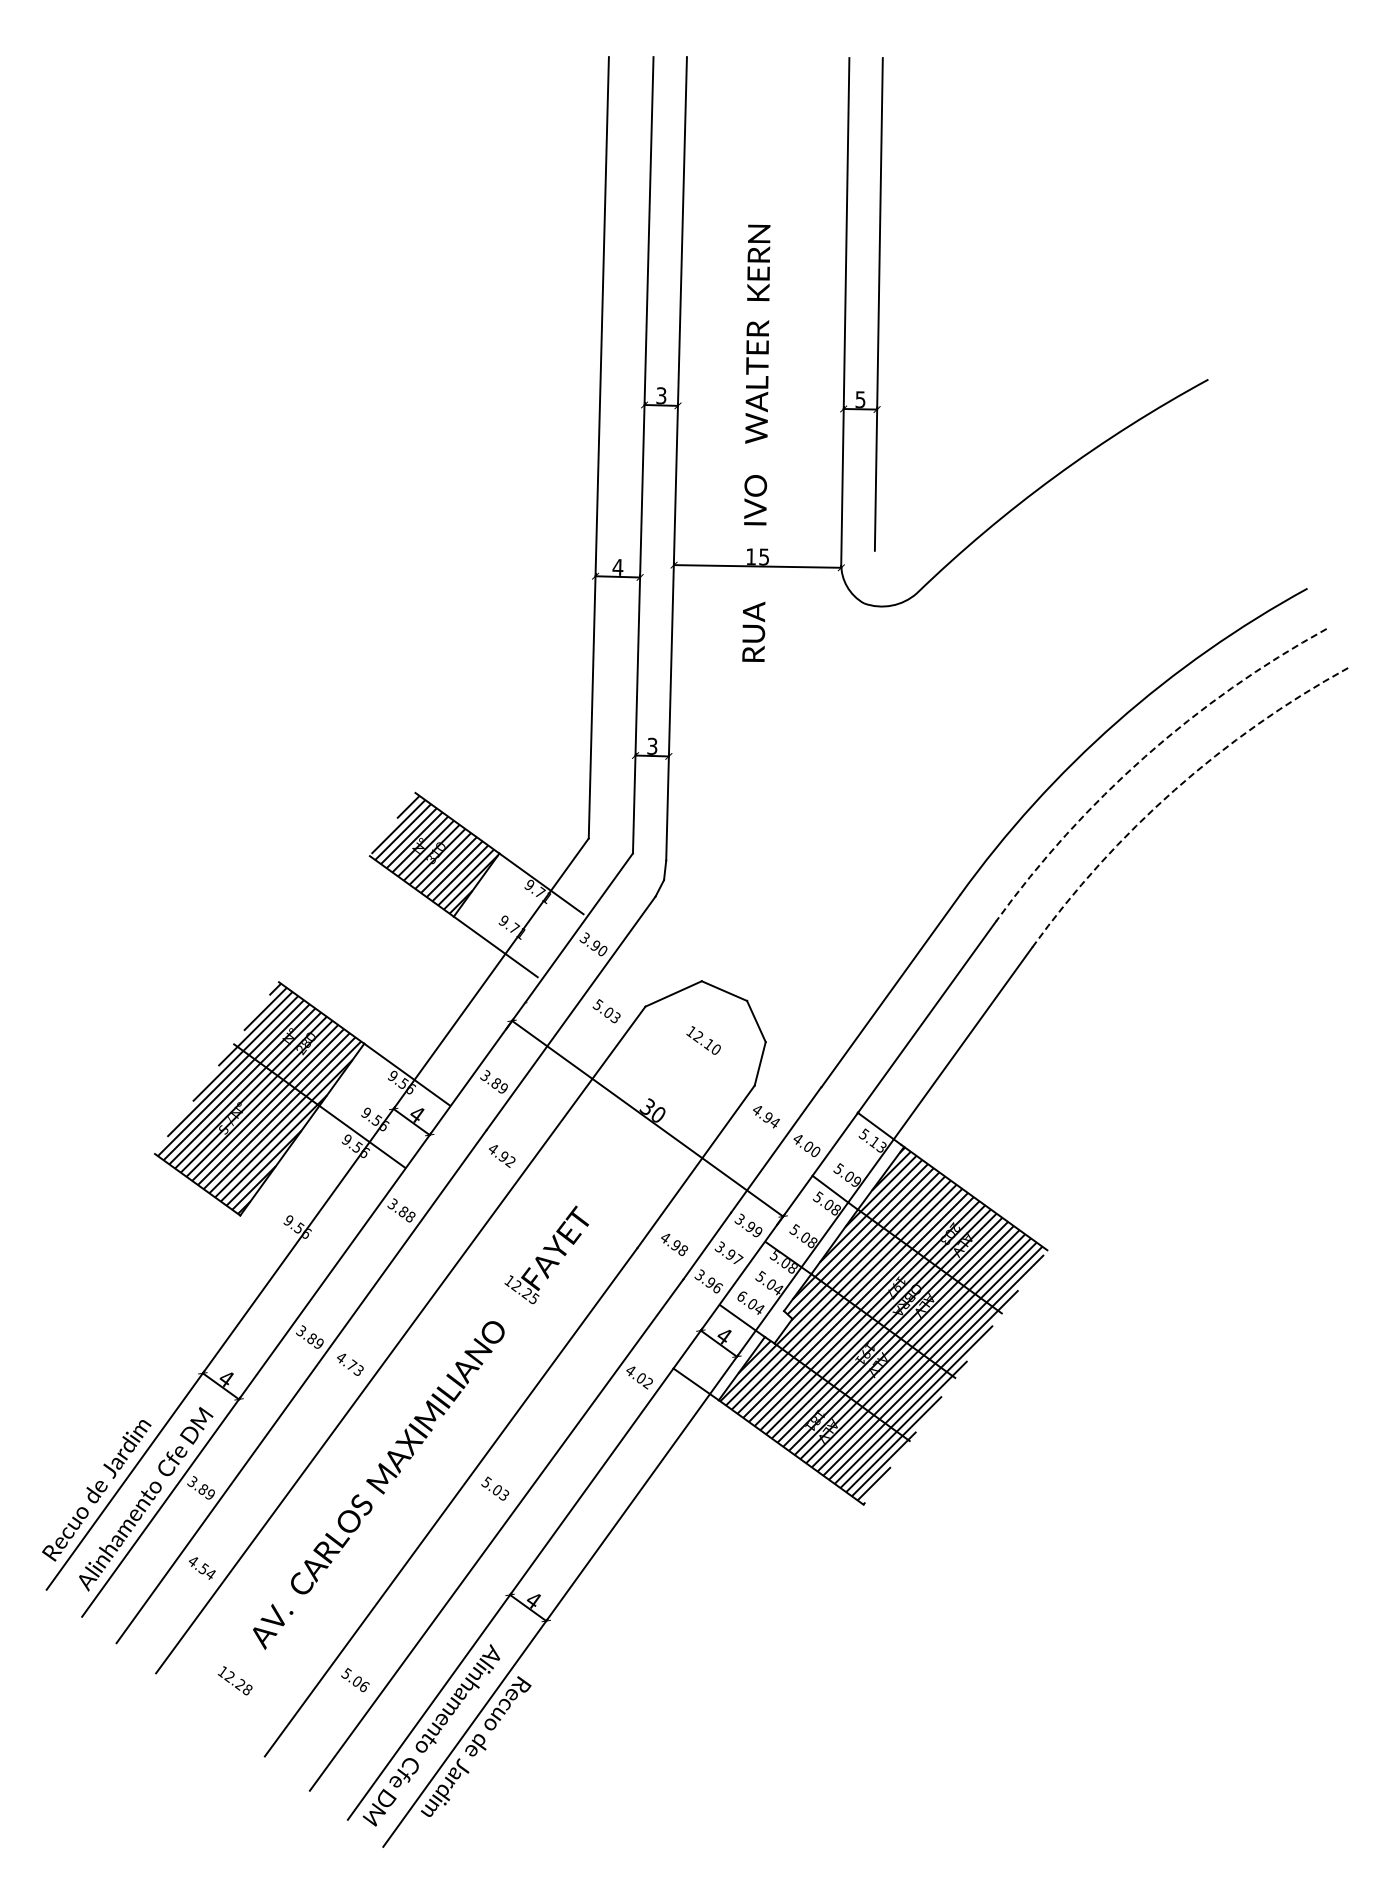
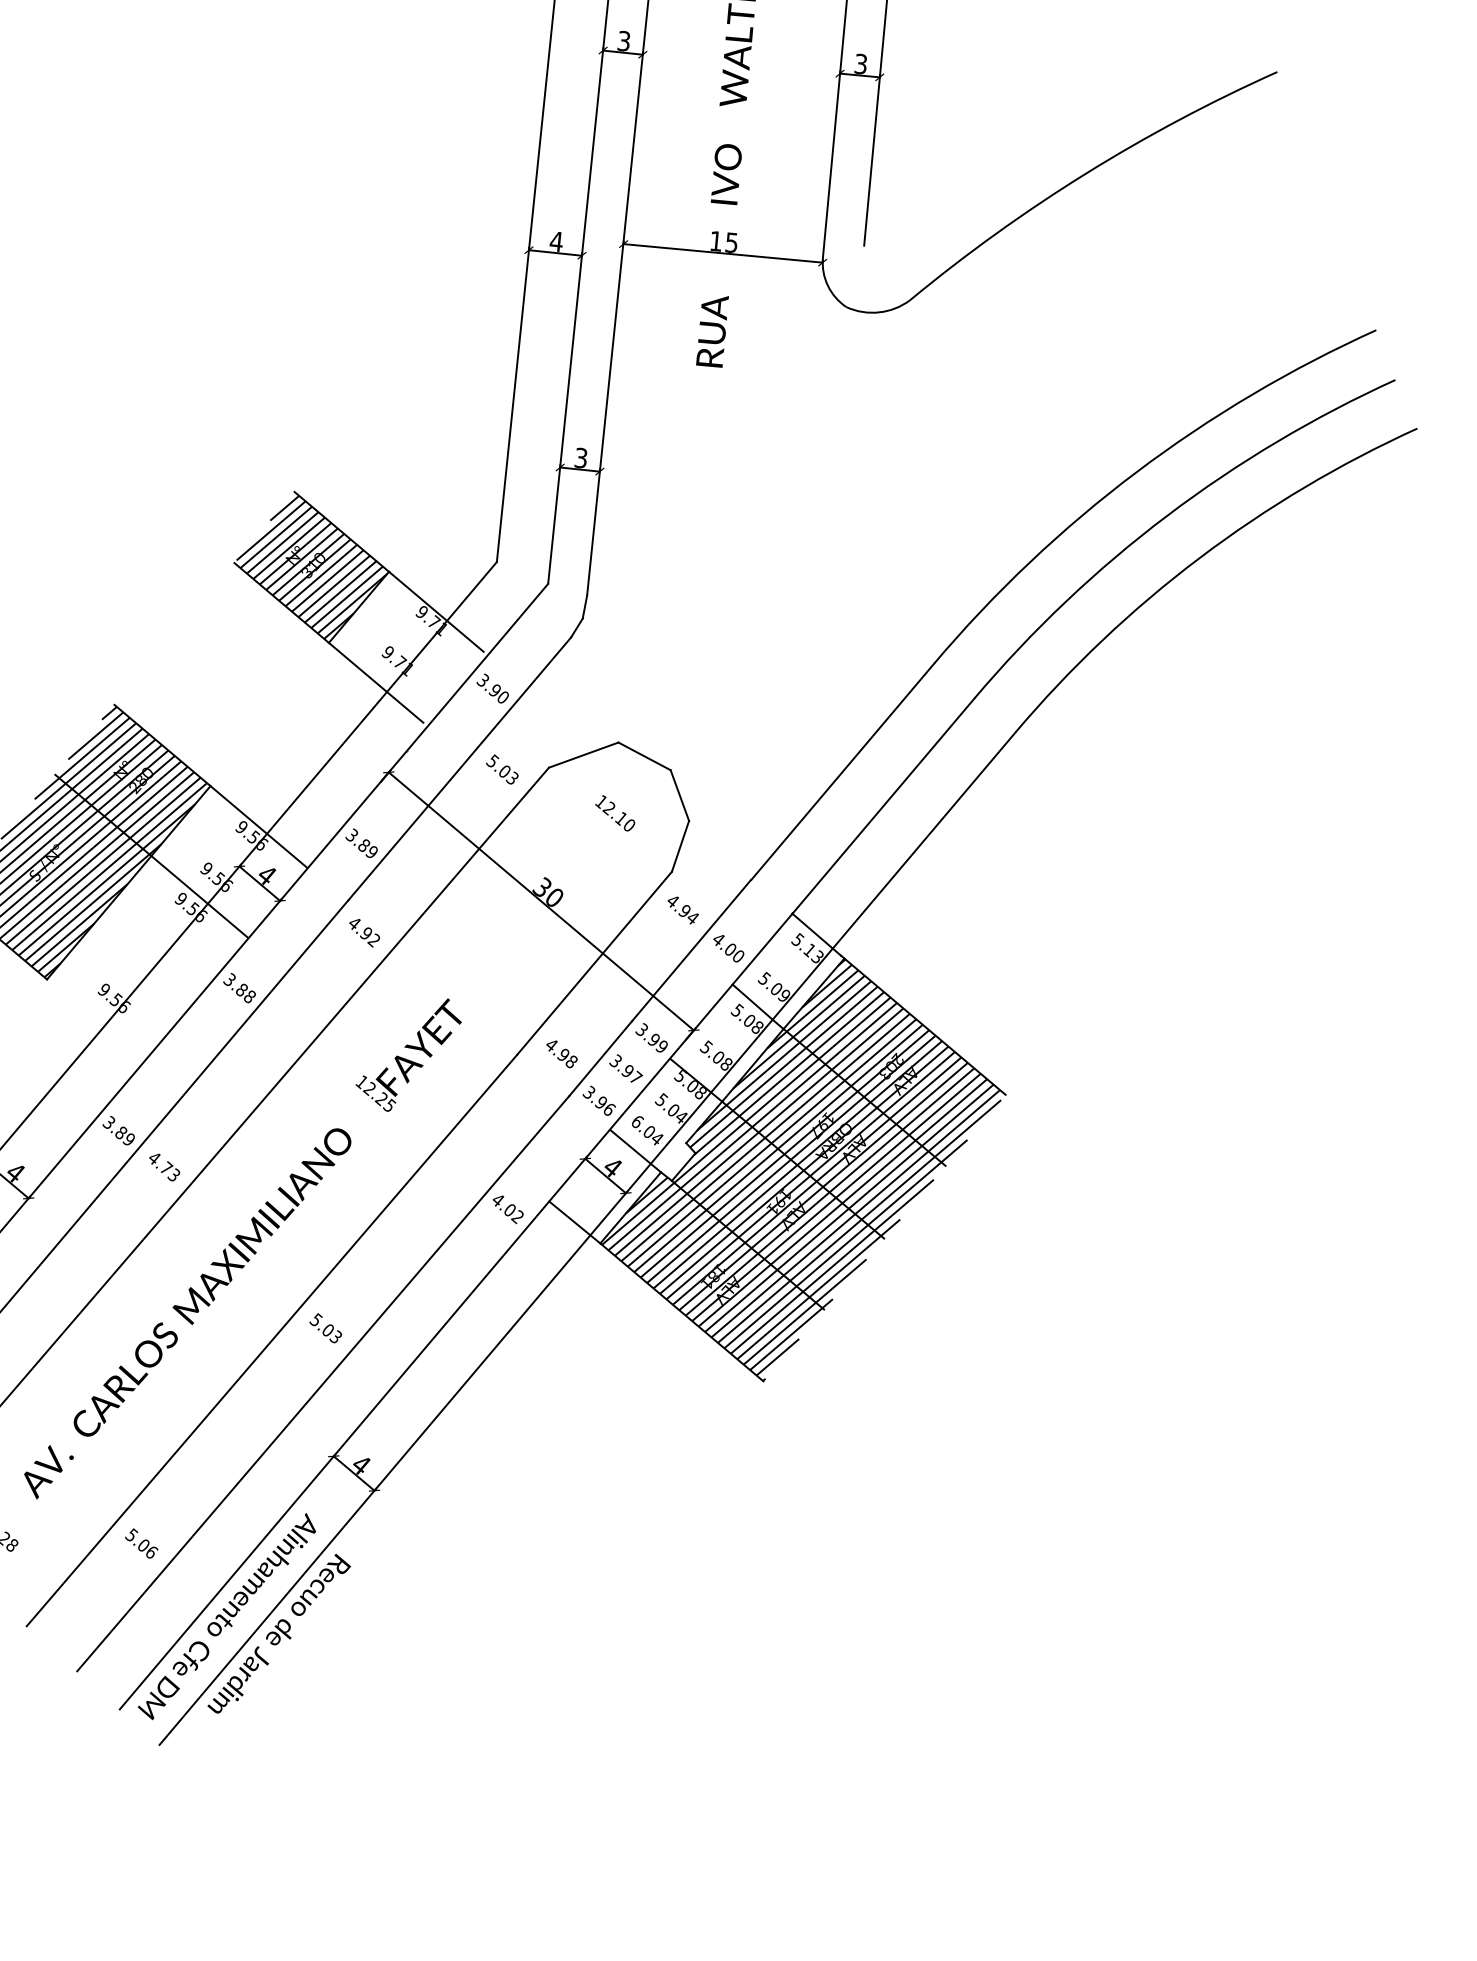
text: (860, 399) -> (860, 63), 5 -> 3
arc: (1145, 756) -> (1167, 515), dashed -> solid
arc: (1174, 790) -> (1199, 558), dashed -> solid

